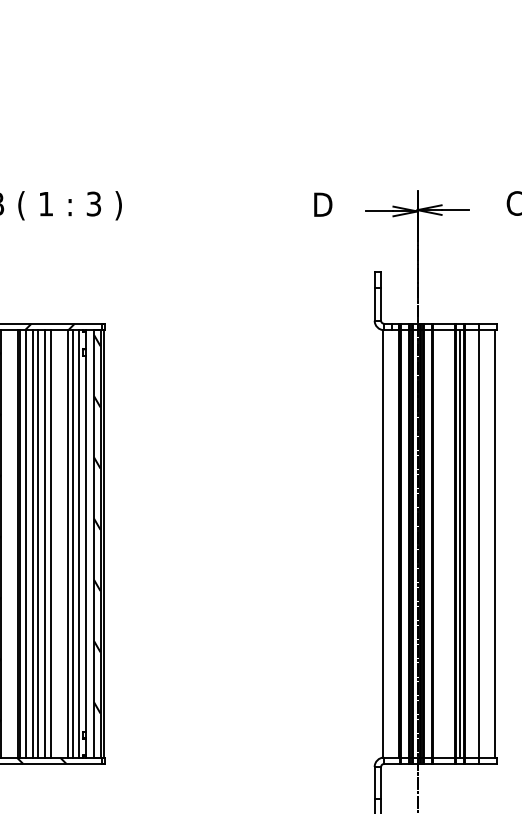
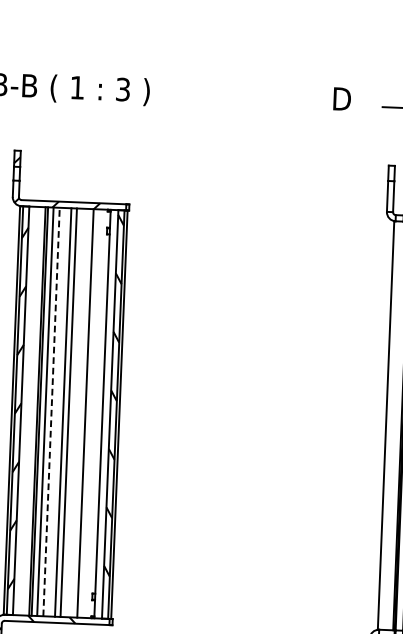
line: (32, 543) -> (51, 411), solid -> dashed
line: (38, 543) -> (57, 411), removed
line: (73, 543) -> (90, 413), removed
line: (79, 543) -> (96, 413), removed

